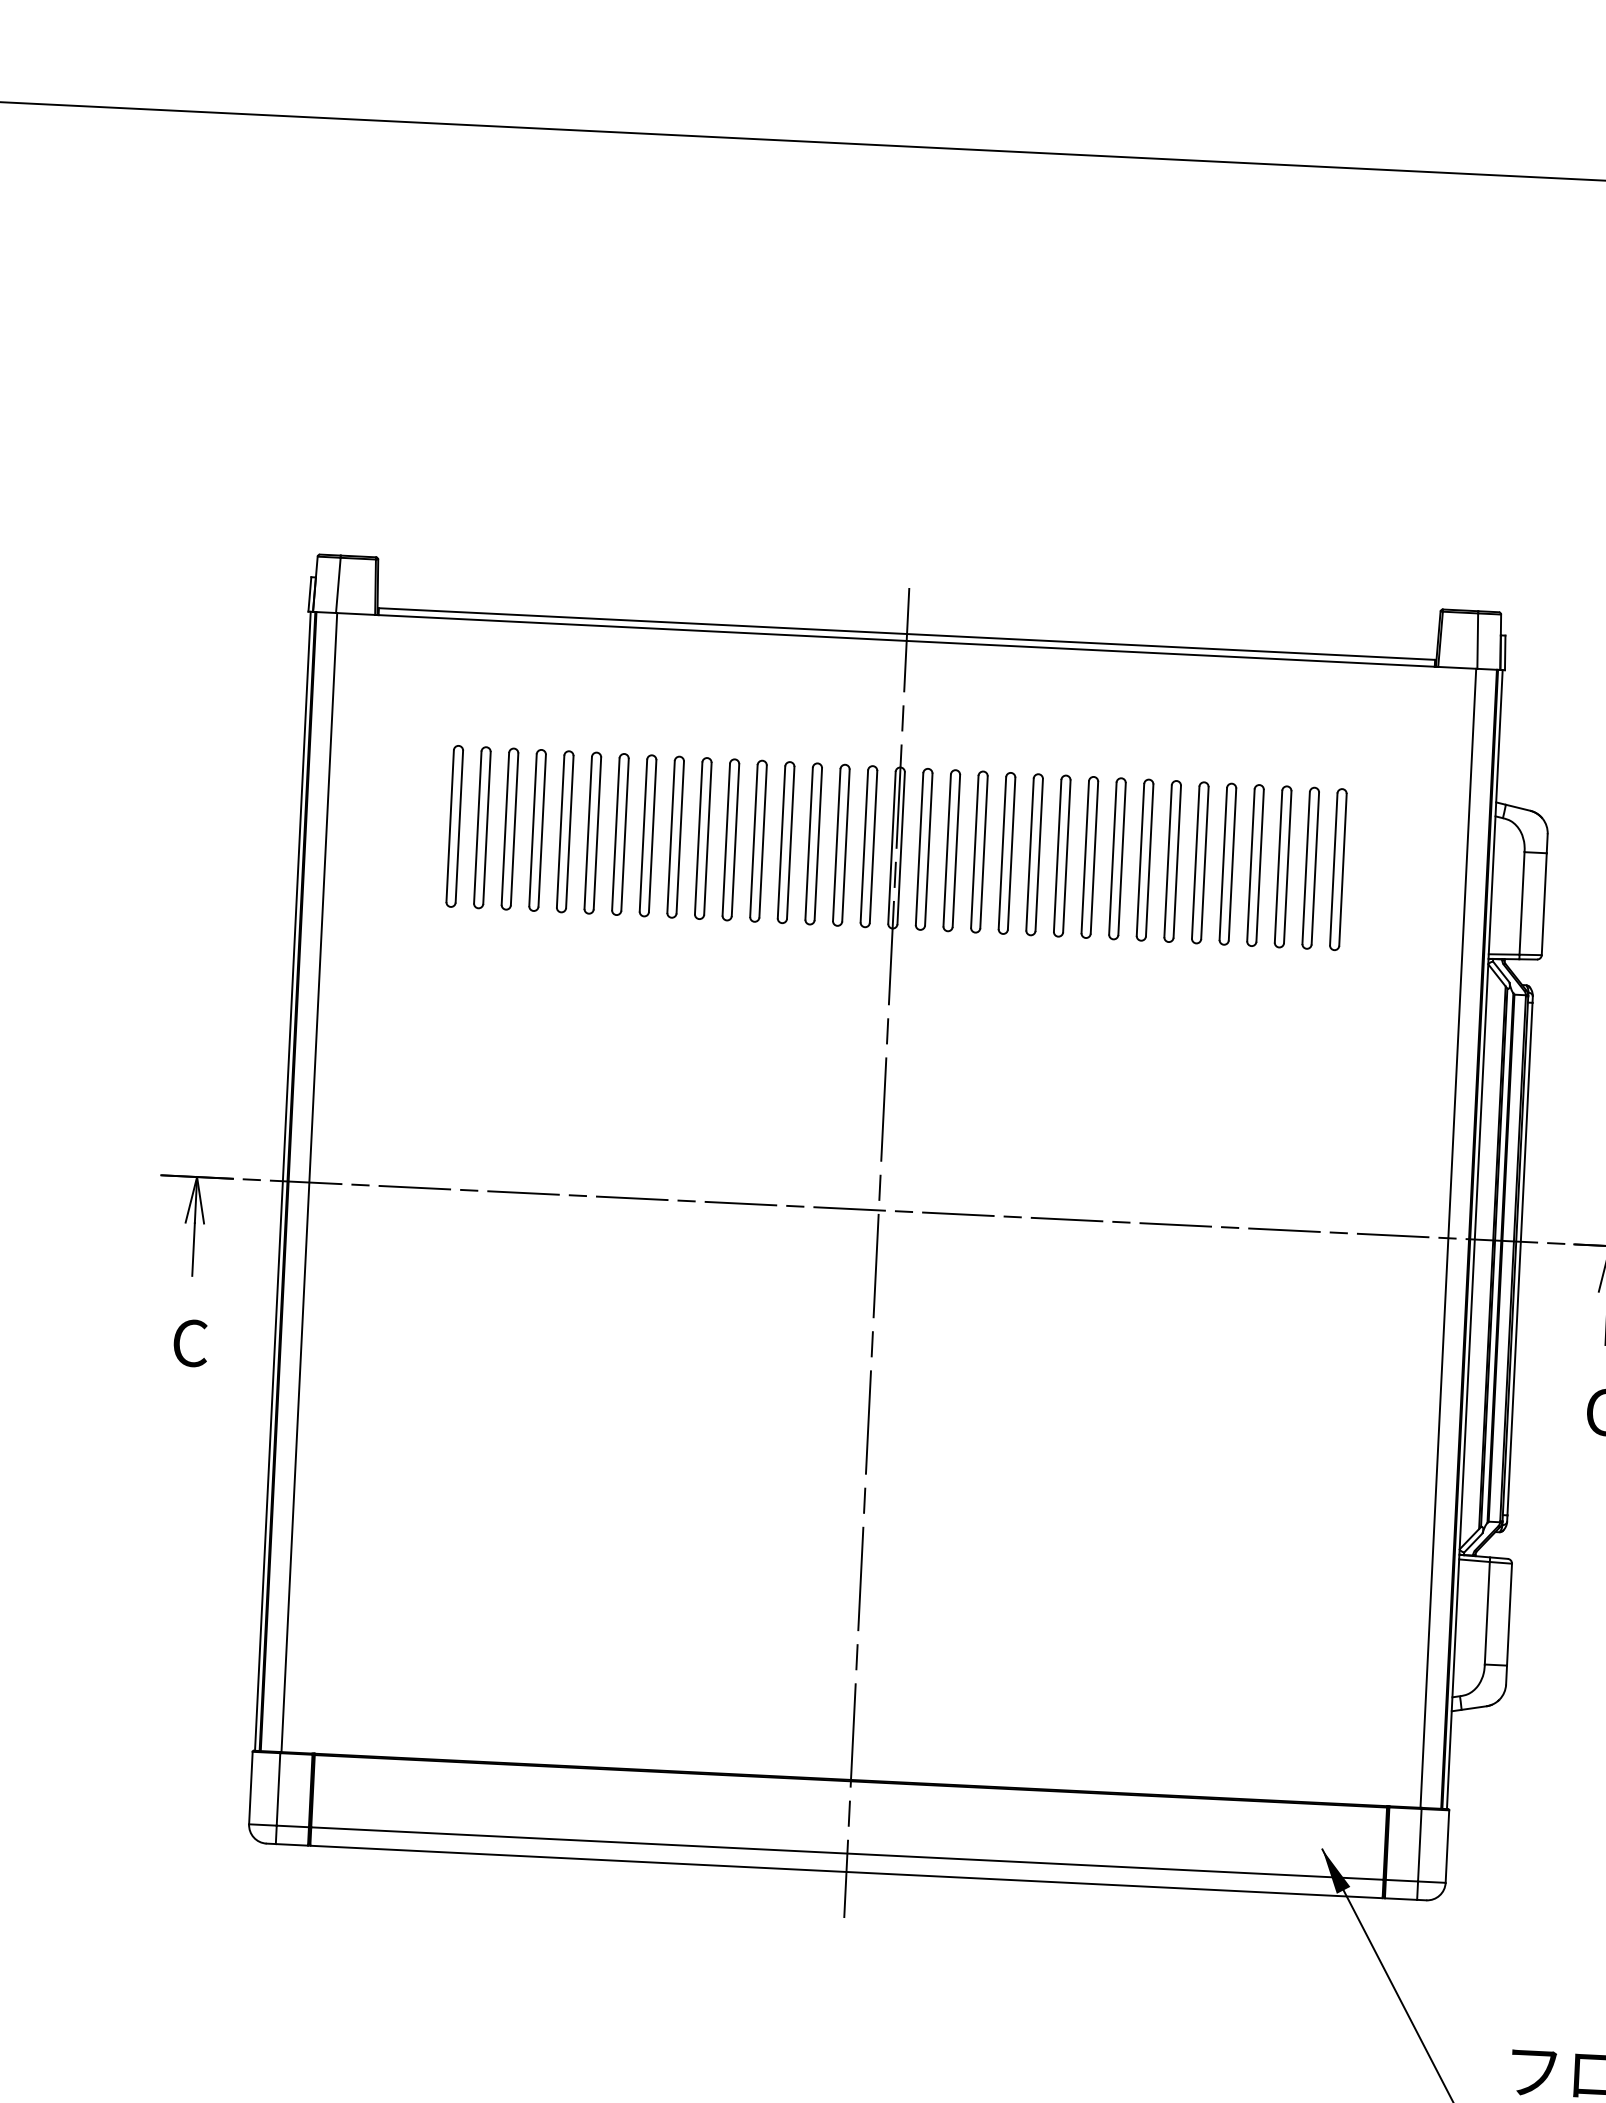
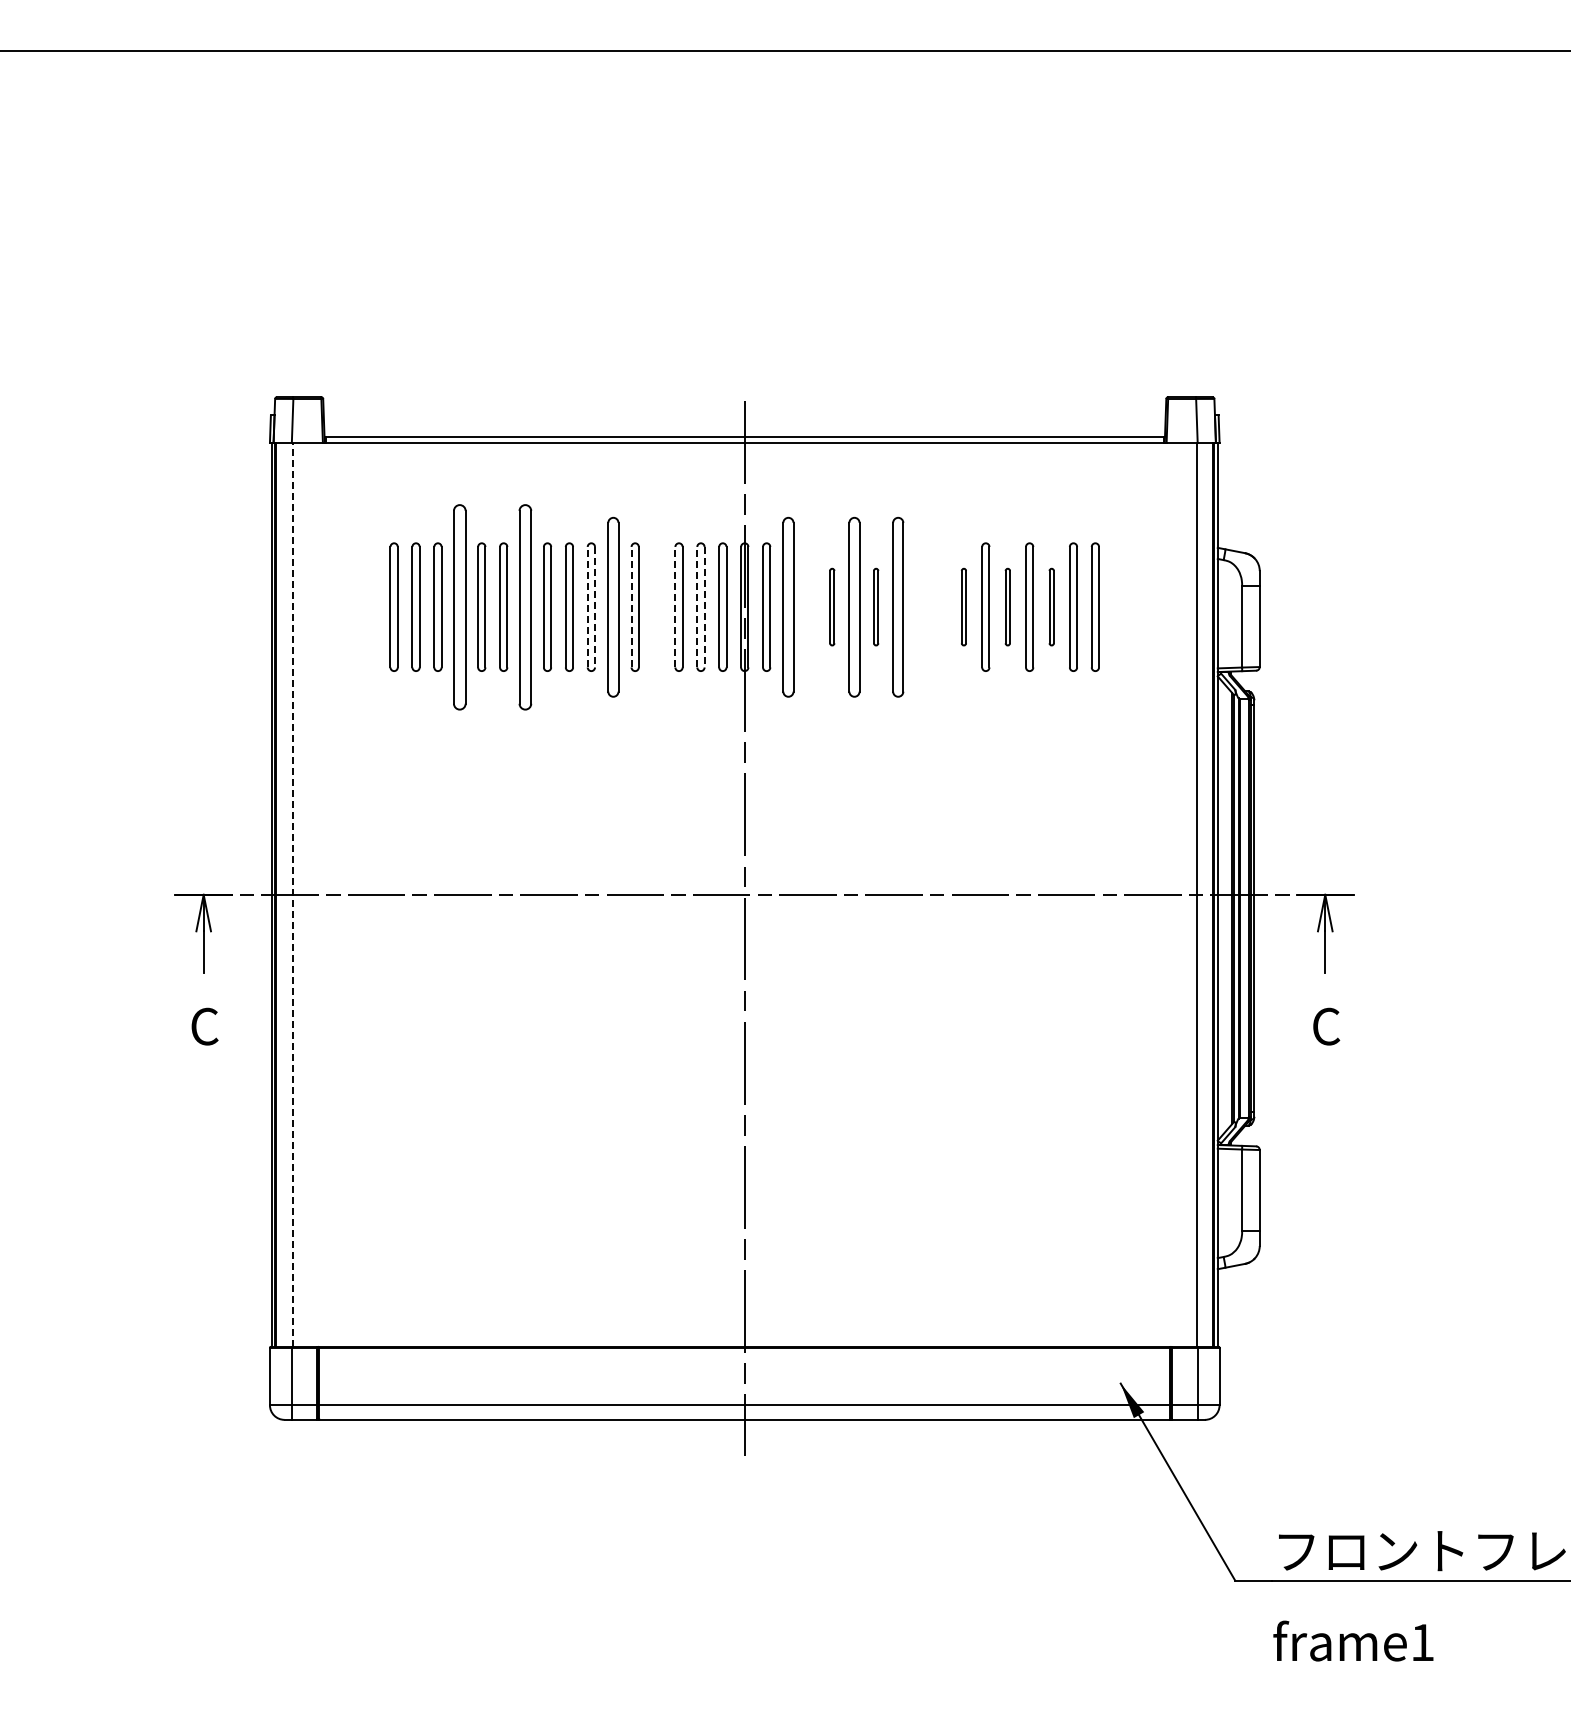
part: (537, 829) -> (459, 606), size x1.6
part: (620, 833) -> (525, 606), size x1.6
line: (698, 837) -> (587, 606), solid -> dashed
part: (729, 838) -> (612, 606), size x1.4
line: (708, 839) -> (595, 607), solid -> dashed
line: (753, 840) -> (631, 606), solid -> dashed
part: (785, 841) -> (656, 606), removed
line: (809, 842) -> (675, 606), solid -> dashed
line: (837, 844) -> (697, 606), solid -> dashed
line: (845, 845) -> (704, 607), solid -> dashed
part: (951, 849) -> (788, 606), size x1.4
part: (979, 851) -> (810, 606), removed
part: (1005, 852) -> (831, 606), size x0.6
part: (1033, 853) -> (853, 606), size x1.4
part: (1061, 855) -> (875, 606), size x0.6
part: (1089, 856) -> (897, 606), size x1.4
part: (1116, 857) -> (919, 606), removed
part: (1144, 859) -> (941, 606), removed
part: (1172, 860) -> (963, 606), size x0.6
part: (1227, 863) -> (1007, 606), size x0.6
part: (1283, 866) -> (1051, 606), size x0.6
line: (309, 1182) -> (292, 894), solid -> dashed

